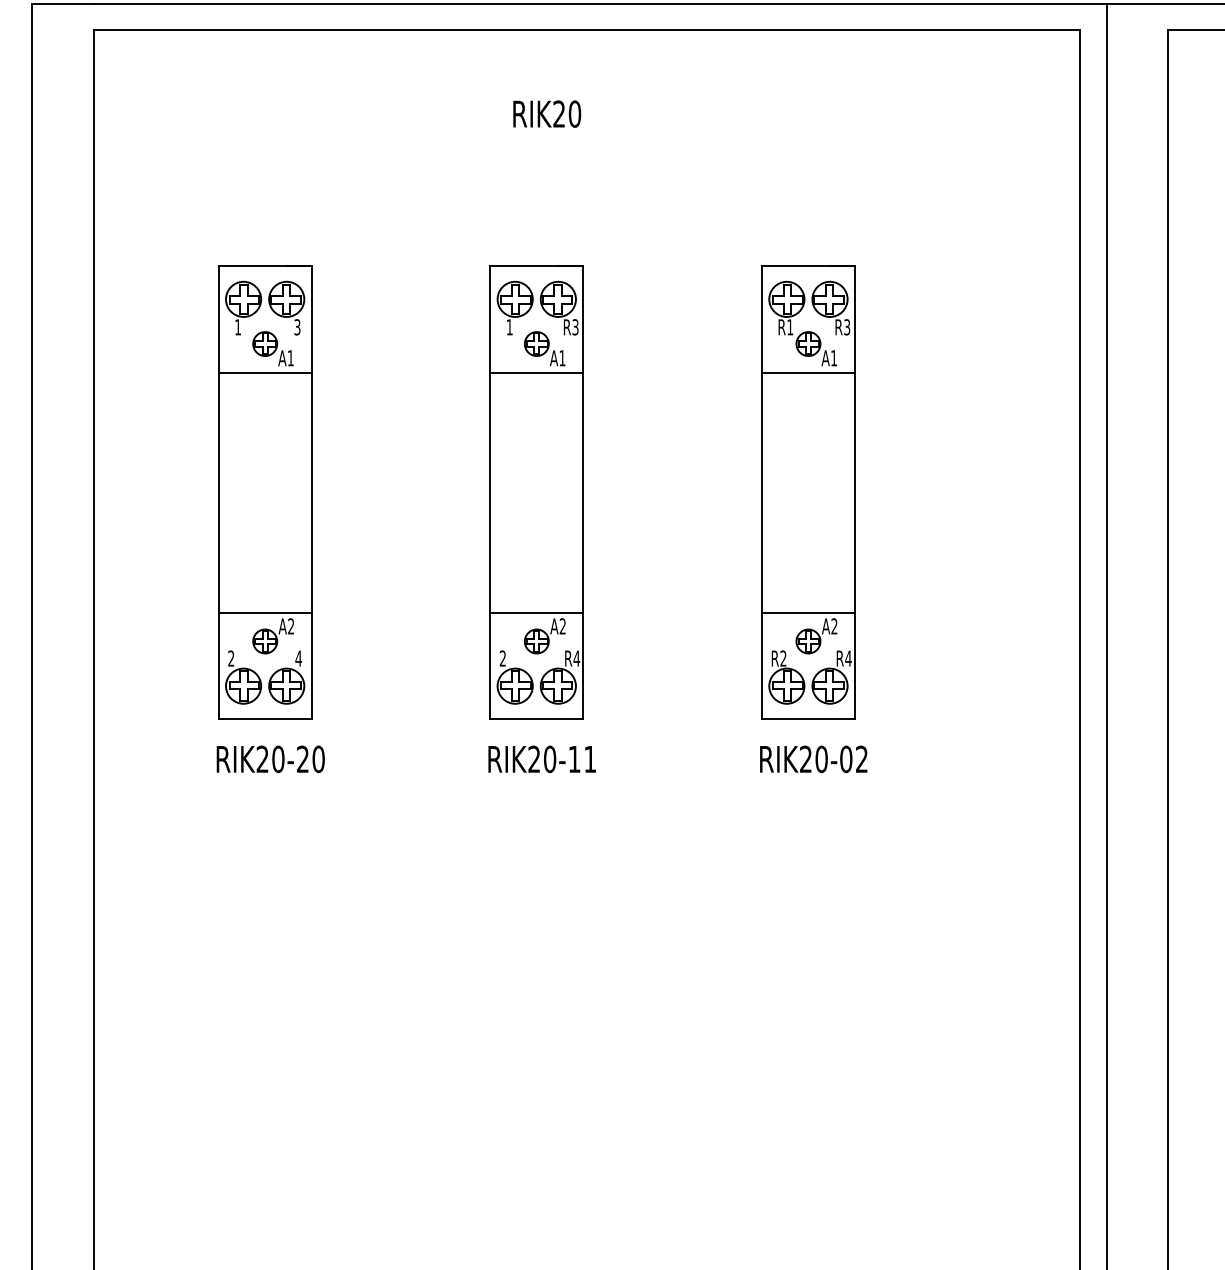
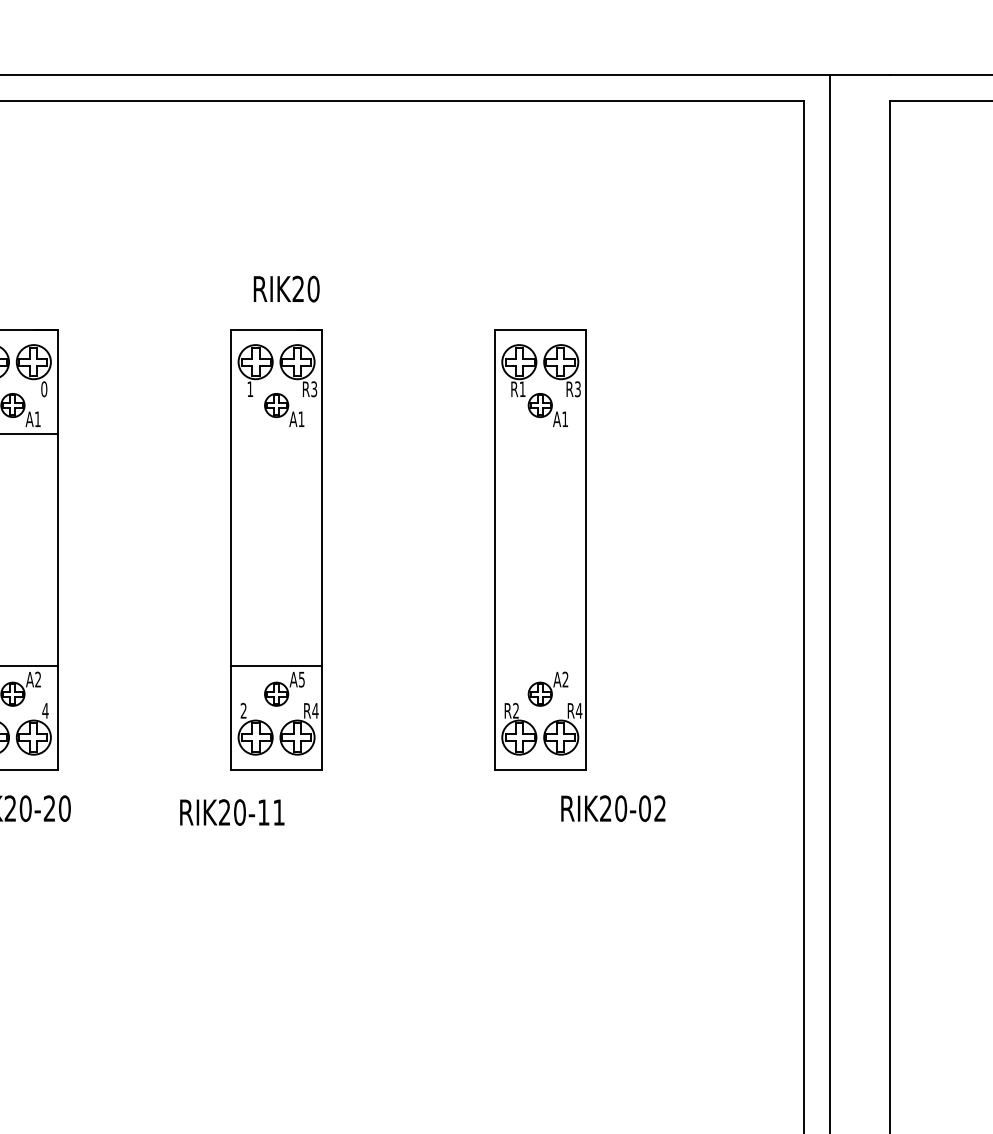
text: (547, 113) -> (286, 288), moved
text: (297, 327) -> (44, 389), 3 -> 0
line: (536, 372) -> (276, 433), removed
line: (808, 372) -> (540, 433), removed
line: (808, 612) -> (540, 666), removed
text: (562, 626) -> (301, 679), A2 -> A5
text: (541, 759) -> (231, 812), moved
text: (813, 759) -> (613, 808), moved

